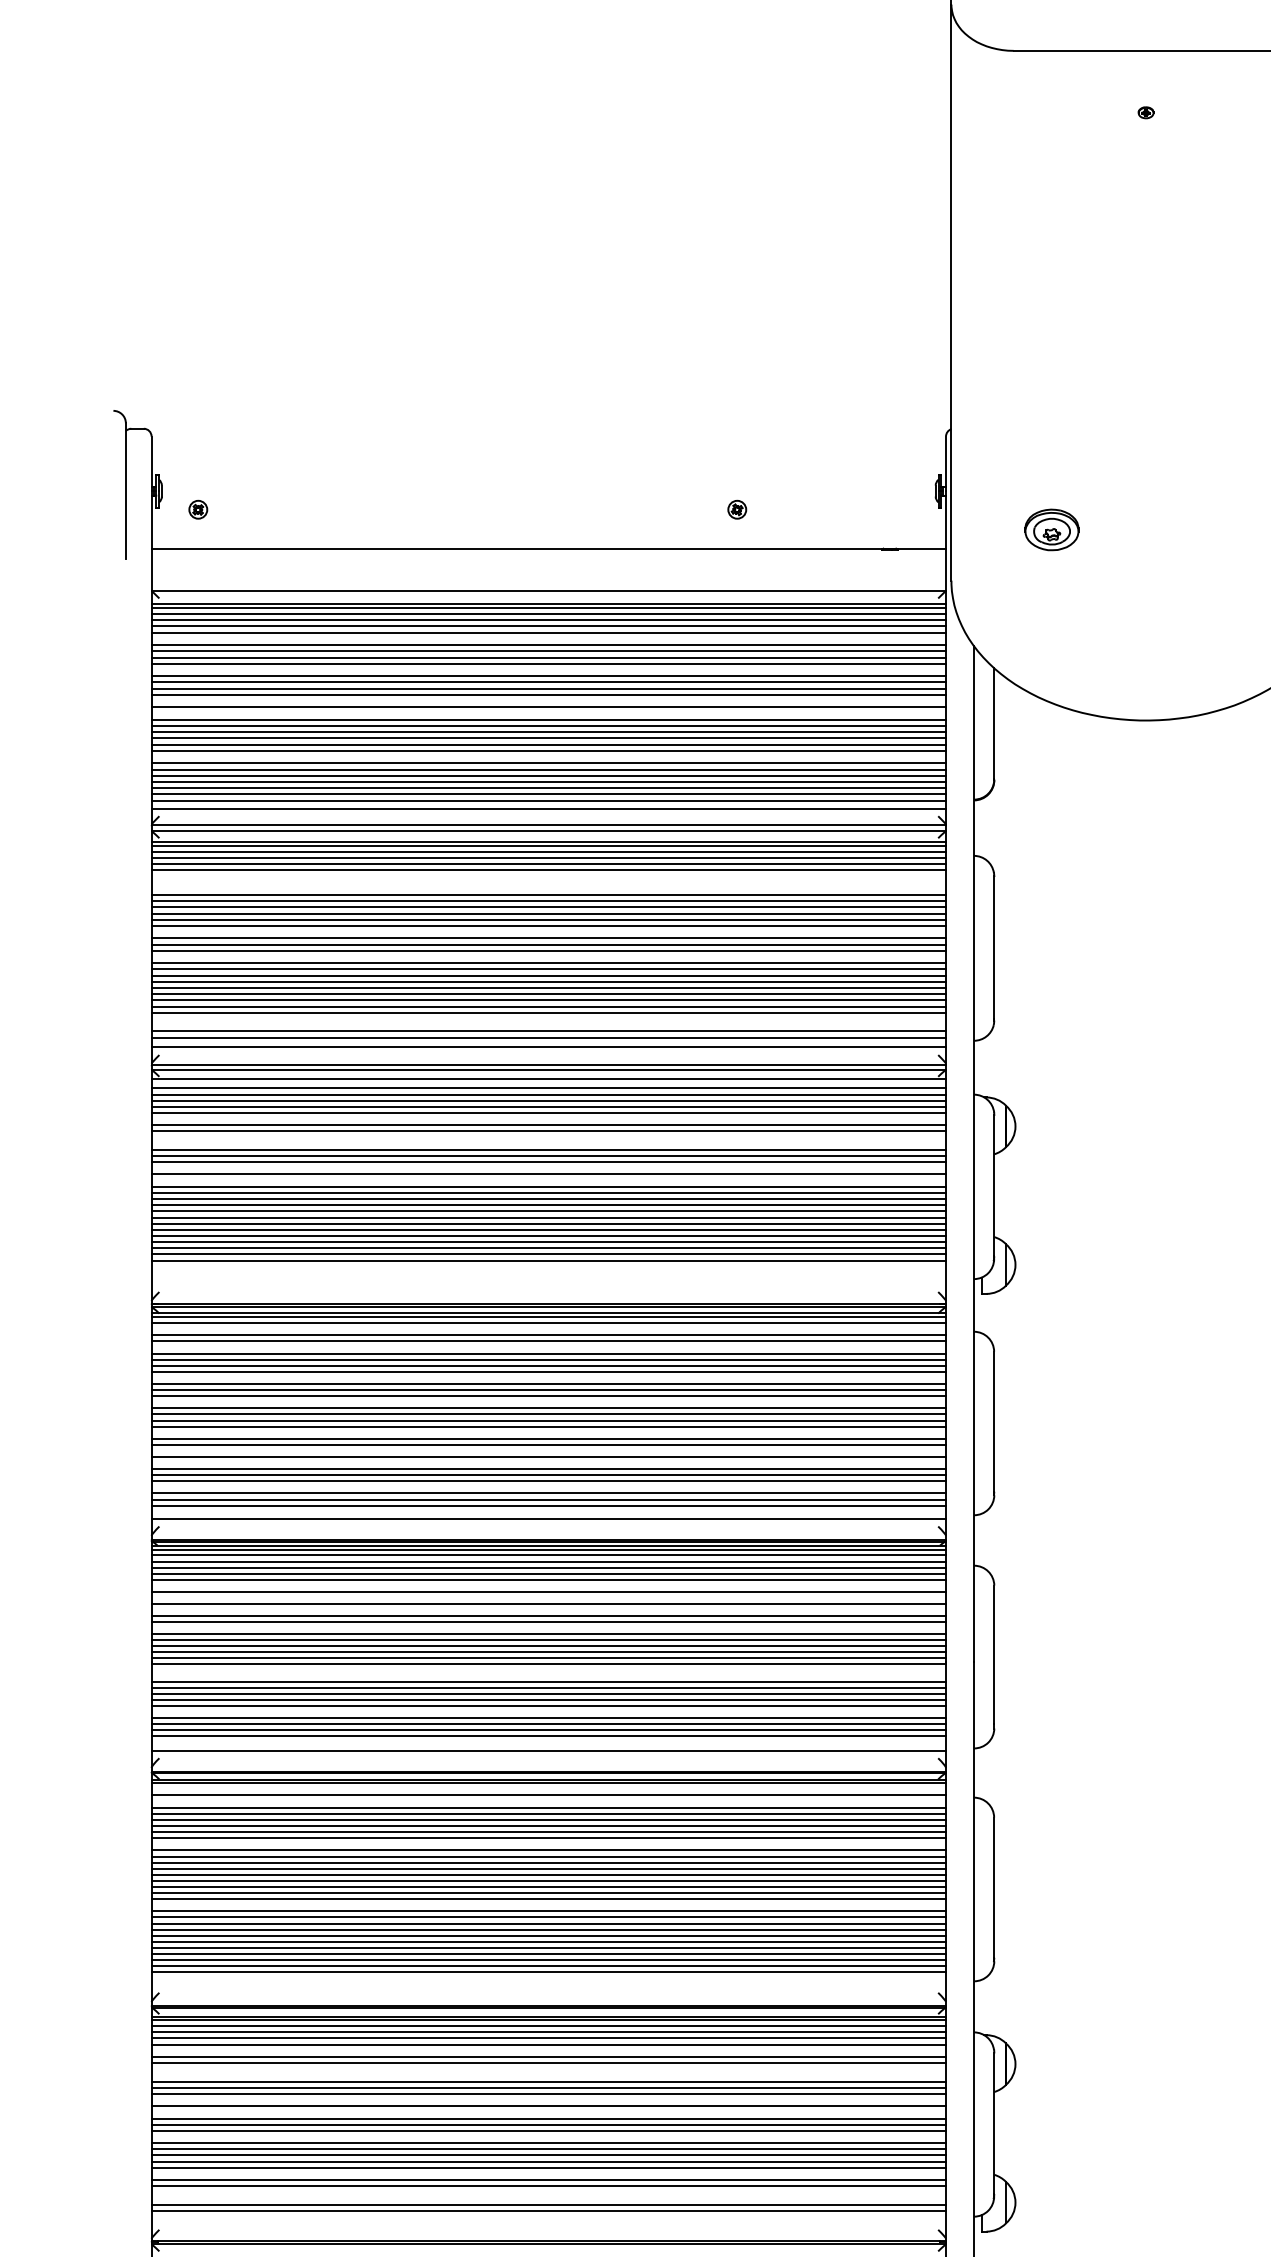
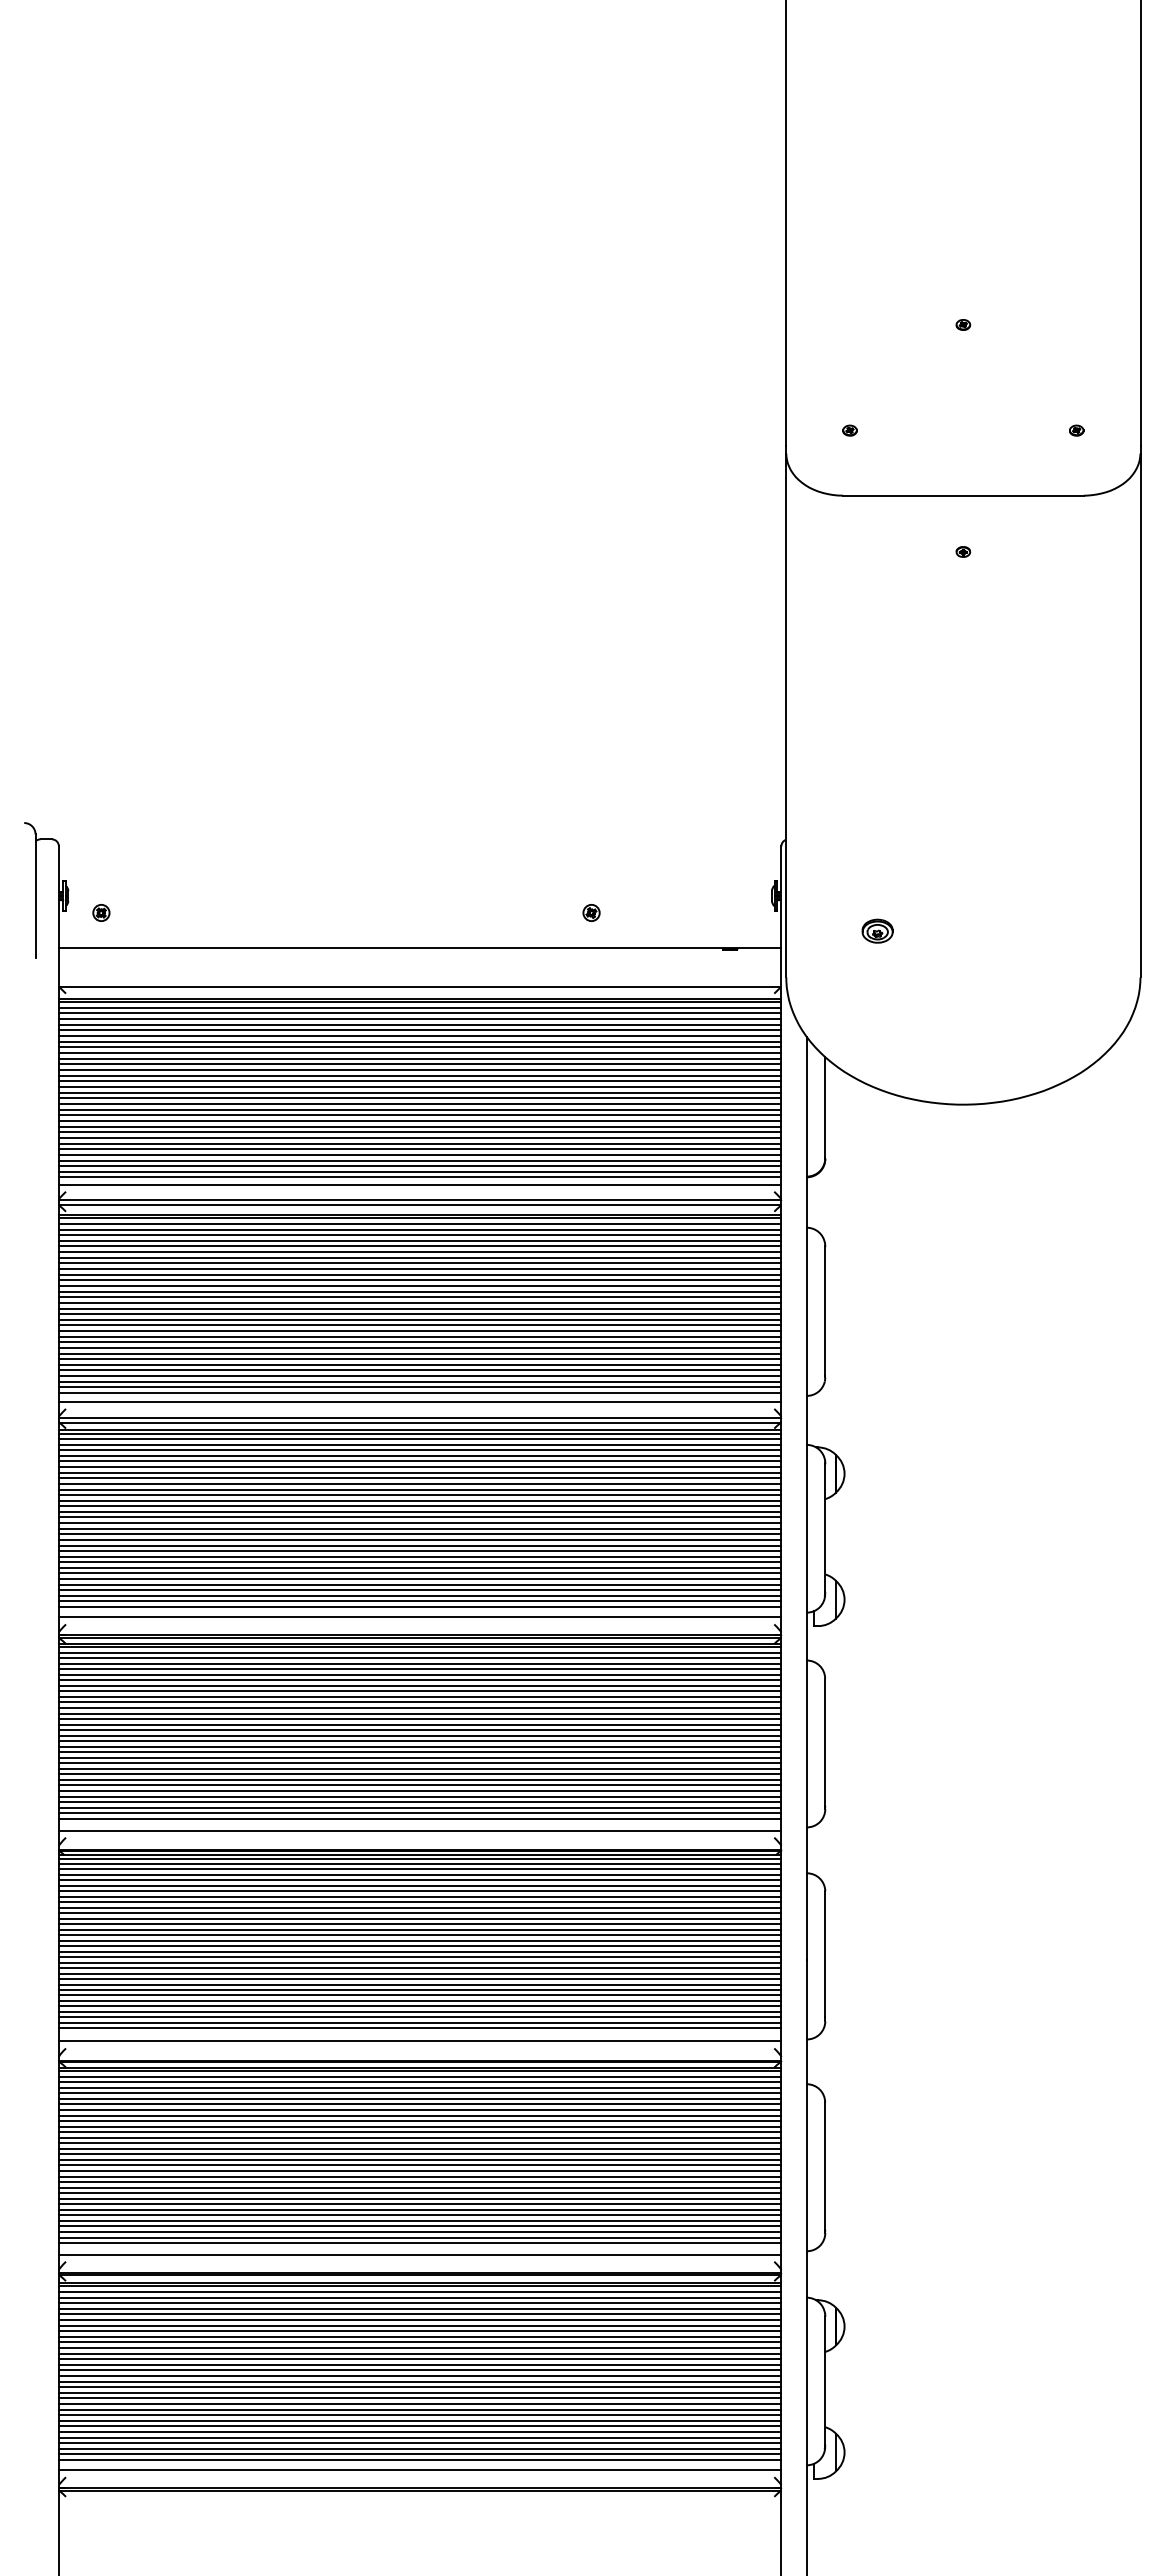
part: (1051, 529) -> (877, 930), size x0.62
line: (548, 638) -> (419, 1030), added
line: (548, 669) -> (419, 1058), added
line: (548, 700) -> (419, 1086), added
line: (548, 713) -> (419, 1098), added
line: (548, 756) -> (419, 1137), added
line: (548, 876) -> (419, 1246), added
line: (548, 883) -> (419, 1252), added
line: (548, 888) -> (419, 1257), added
line: (548, 932) -> (419, 1297), added
line: (548, 956) -> (419, 1319), added
line: (548, 1019) -> (419, 1376), added
line: (548, 1024) -> (419, 1381), added
line: (548, 1082) -> (419, 1433), added
line: (548, 1119) -> (419, 1467), added
line: (548, 1137) -> (419, 1483), added
line: (548, 1143) -> (419, 1489), added
line: (548, 1167) -> (419, 1511), added
line: (548, 1181) -> (419, 1523), added
line: (548, 1266) -> (419, 1601), added
line: (548, 1272) -> (419, 1606), added
line: (548, 1284) -> (419, 1617), added
line: (548, 1329) -> (419, 1658), added
line: (548, 1347) -> (419, 1674), added
line: (548, 1377) -> (419, 1702), added
line: (548, 1402) -> (419, 1724), added
line: (548, 1432) -> (419, 1752), added
line: (548, 1450) -> (419, 1768), added
line: (548, 1462) -> (419, 1779), added
line: (548, 1487) -> (419, 1802), added
line: (548, 1585) -> (419, 1891), added
line: (548, 1597) -> (419, 1902), added
line: (548, 1609) -> (419, 1913), added
line: (548, 1627) -> (419, 1929), added
line: (548, 1670) -> (419, 1968), added
line: (548, 1675) -> (419, 1973), added
line: (548, 1712) -> (419, 2006), added
line: (548, 1789) -> (419, 2076), added
line: (548, 1801) -> (419, 2087), added
line: (548, 1844) -> (419, 2126), added
line: (548, 1905) -> (419, 2182), added
line: (548, 1984) -> (419, 2254), added
line: (548, 2050) -> (419, 2314), added
line: (548, 2069) -> (419, 2331), added
line: (548, 2075) -> (419, 2336), added
line: (548, 2100) -> (419, 2359), added
line: (548, 2112) -> (419, 2370), added
line: (548, 2136) -> (419, 2392), added
line: (548, 2174) -> (419, 2426), added
line: (548, 2192) -> (419, 2443), added
line: (548, 2198) -> (419, 2448), added
line: (548, 2222) -> (419, 2470), added

